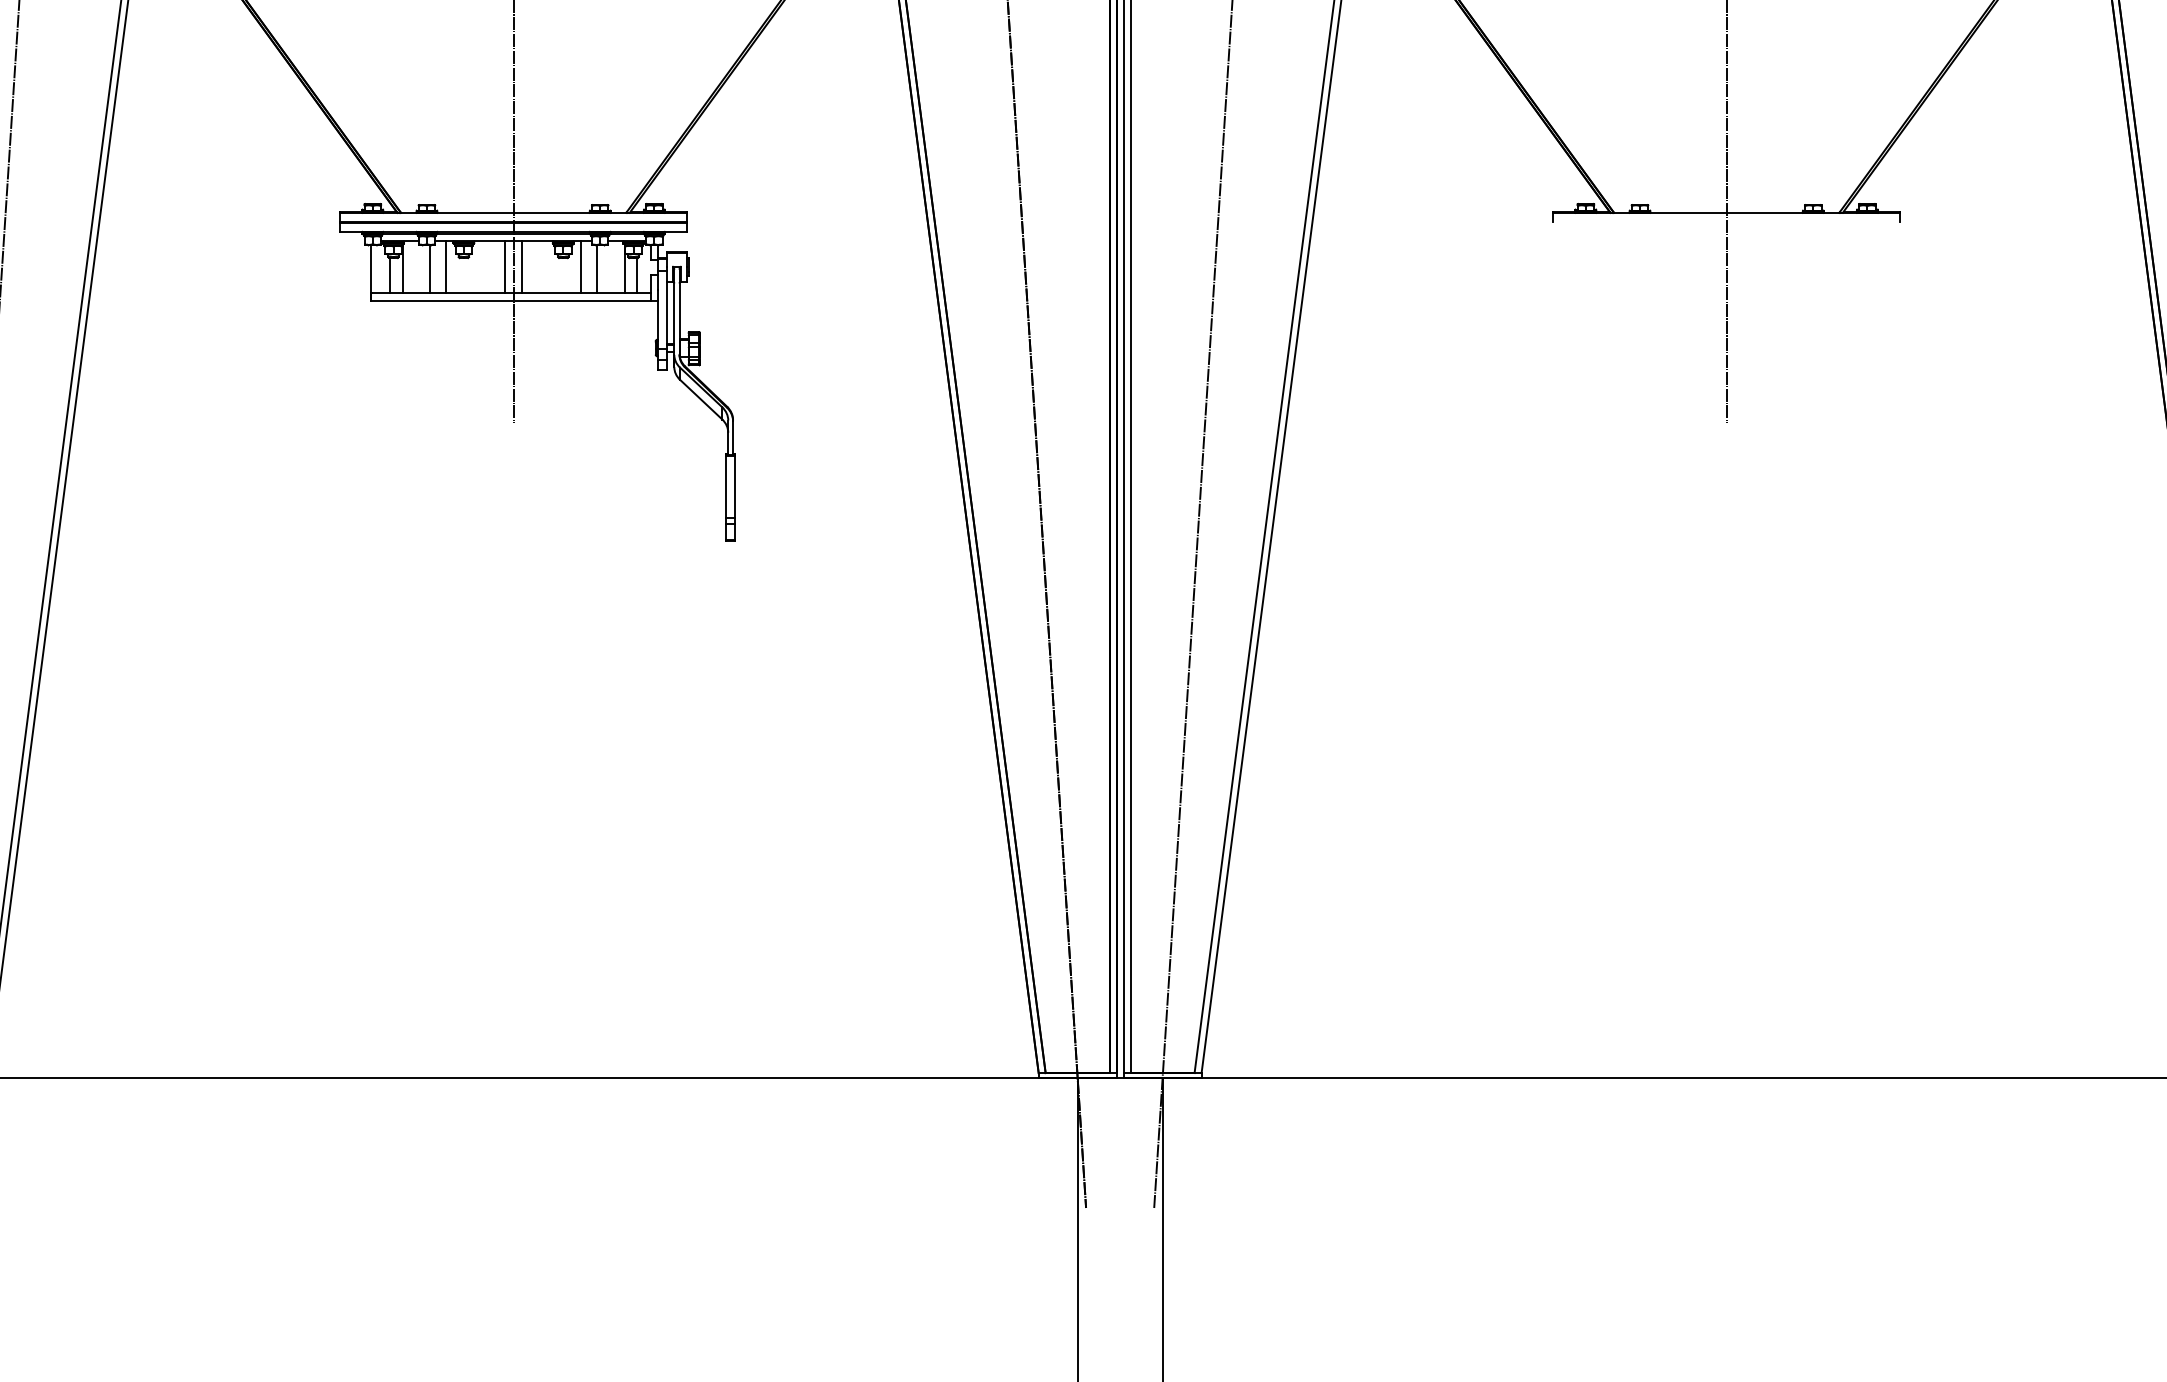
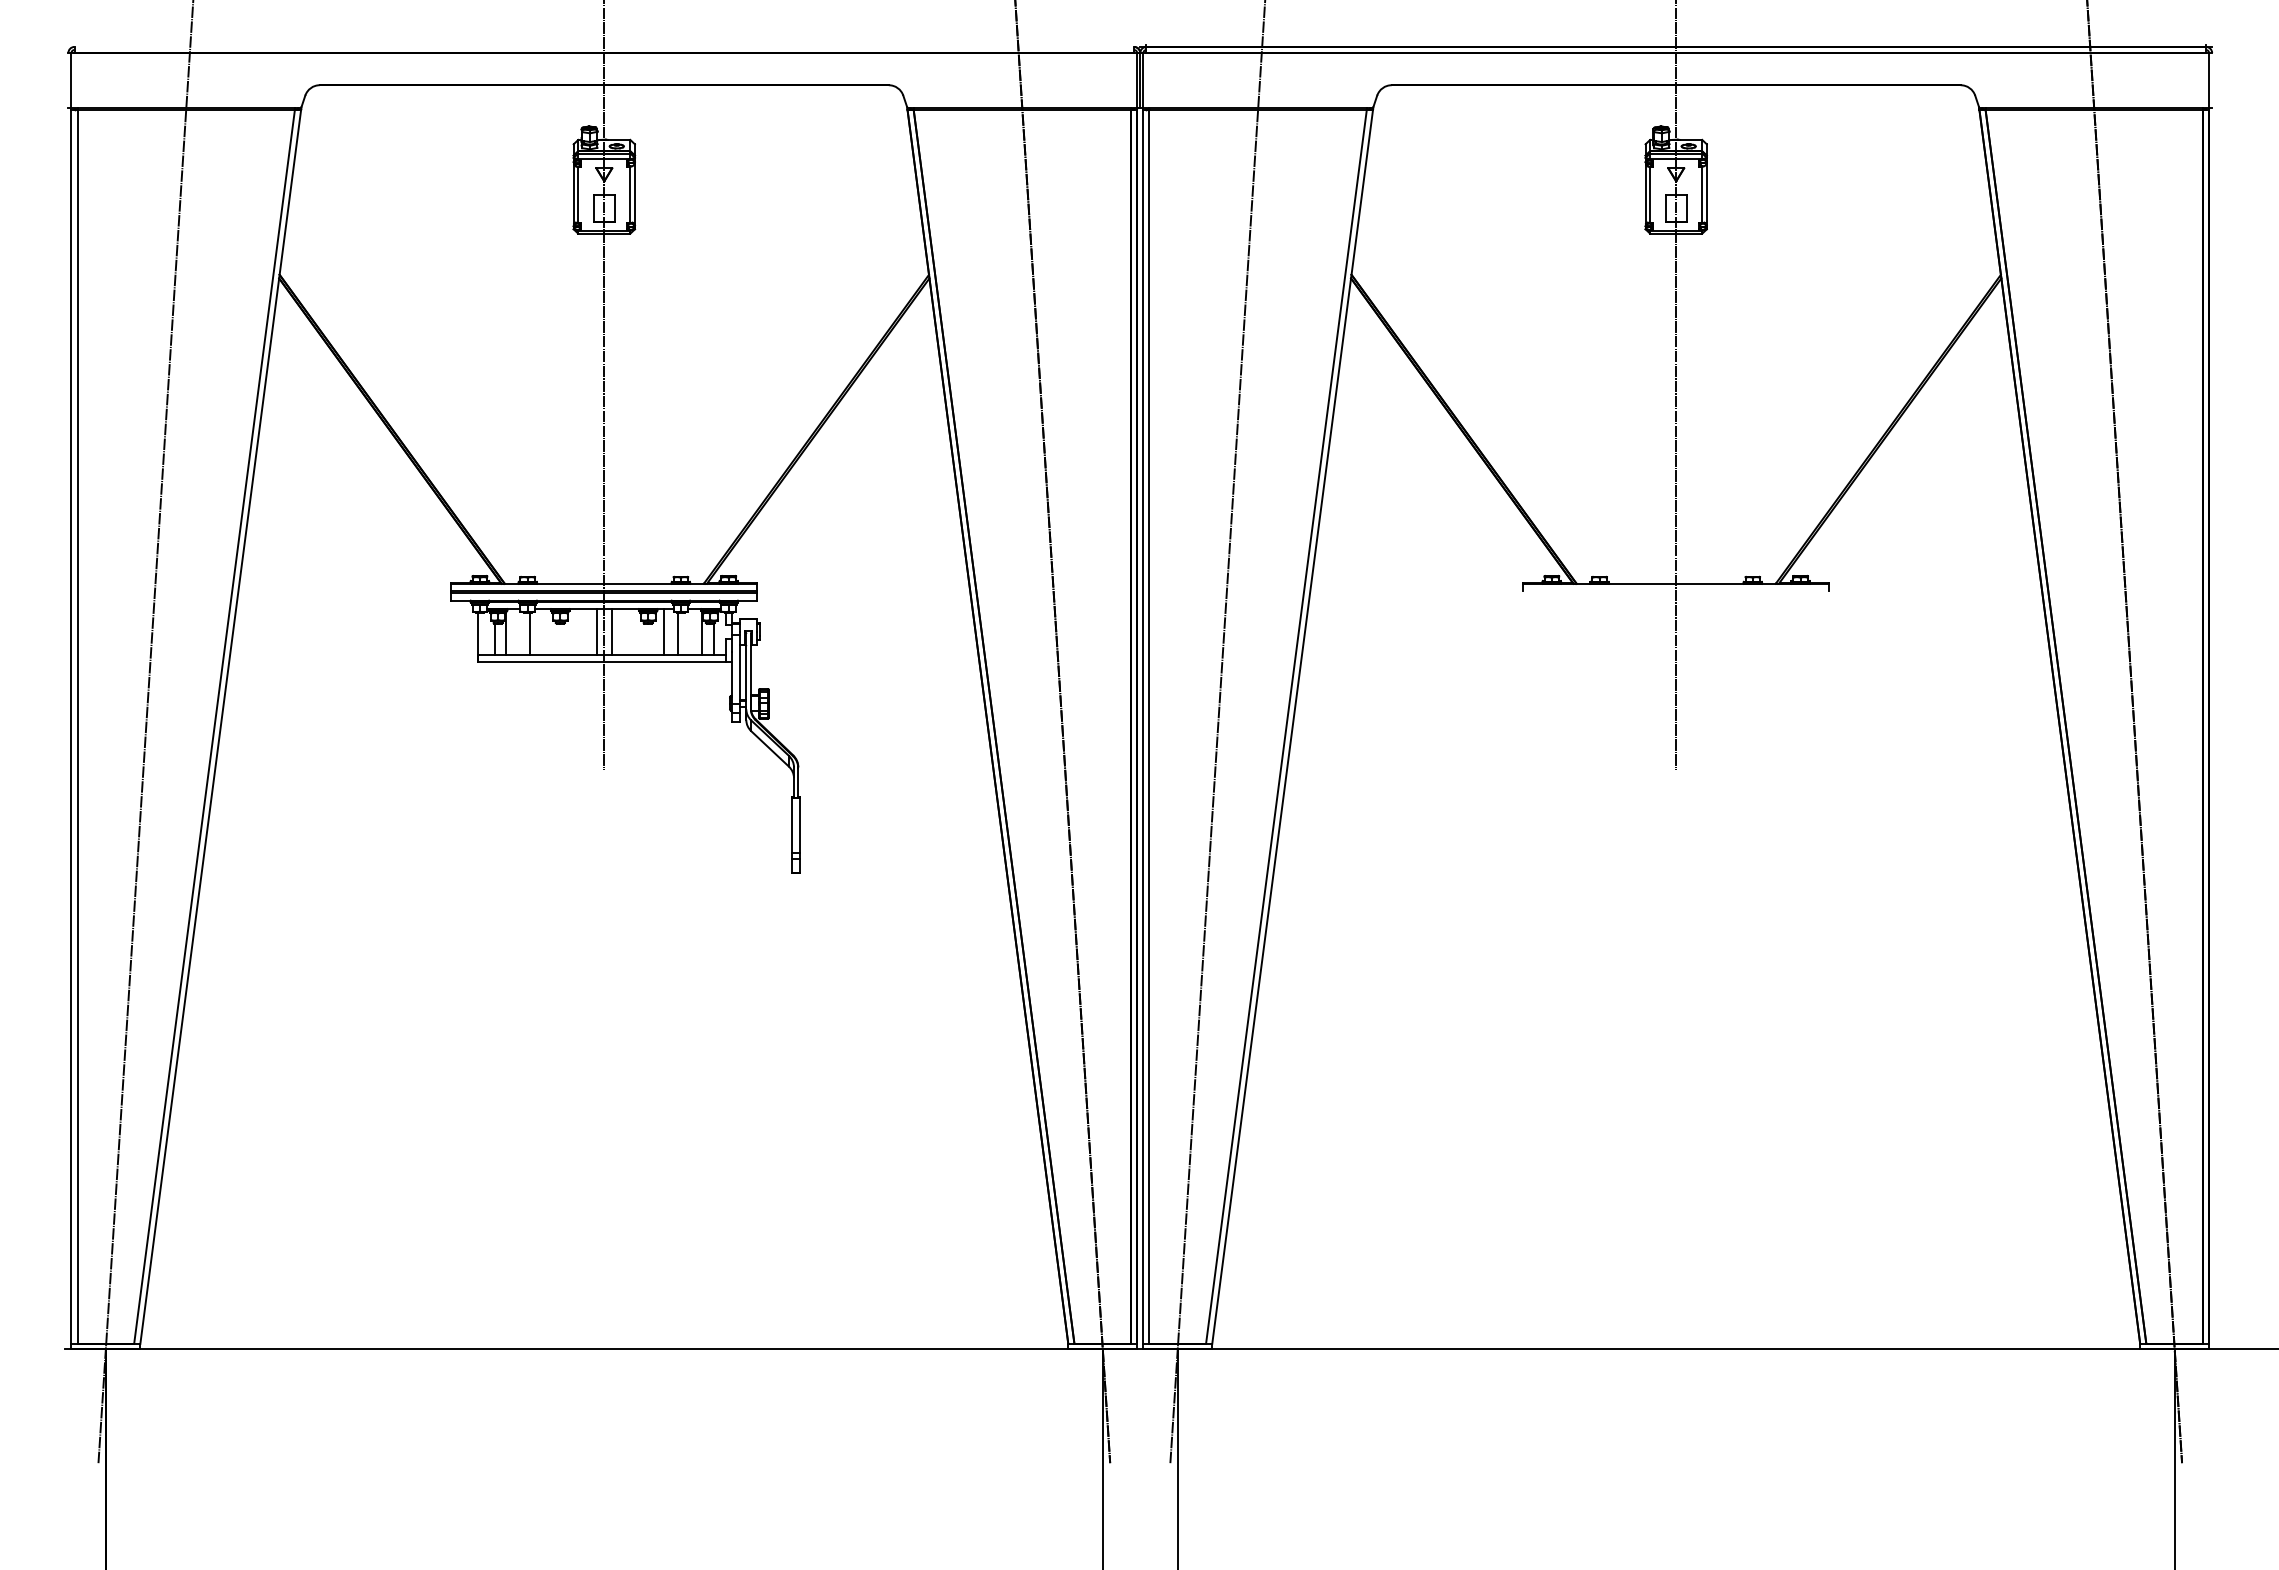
line: (445, 267) -> (544, 632), removed

